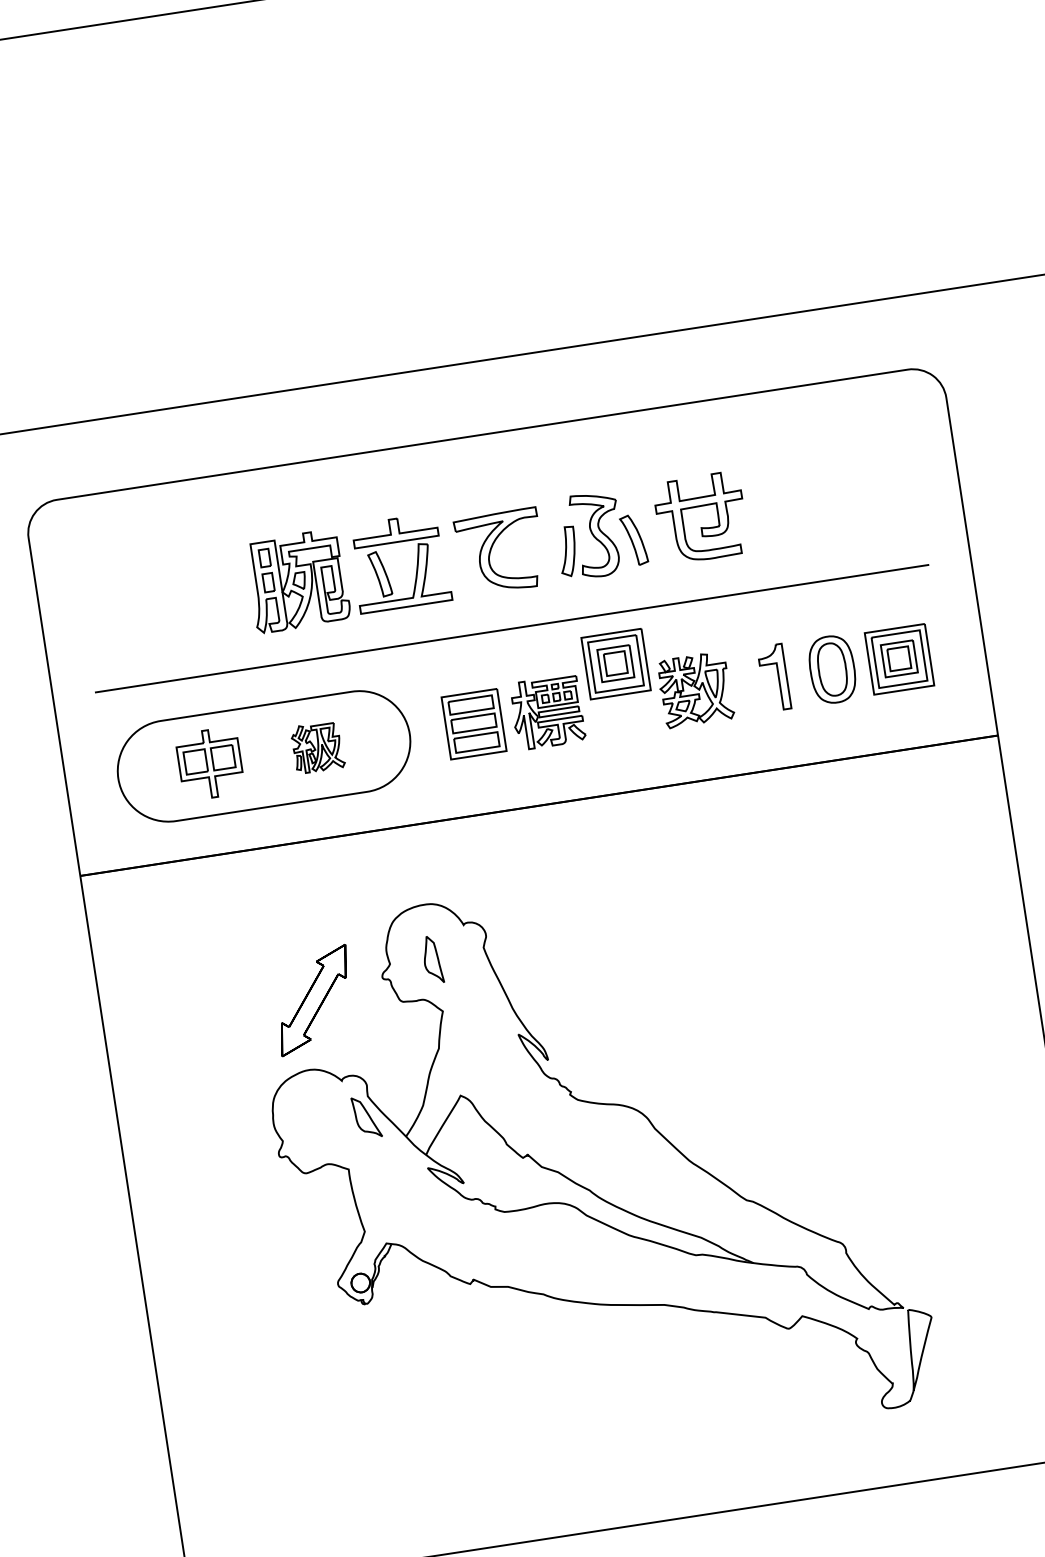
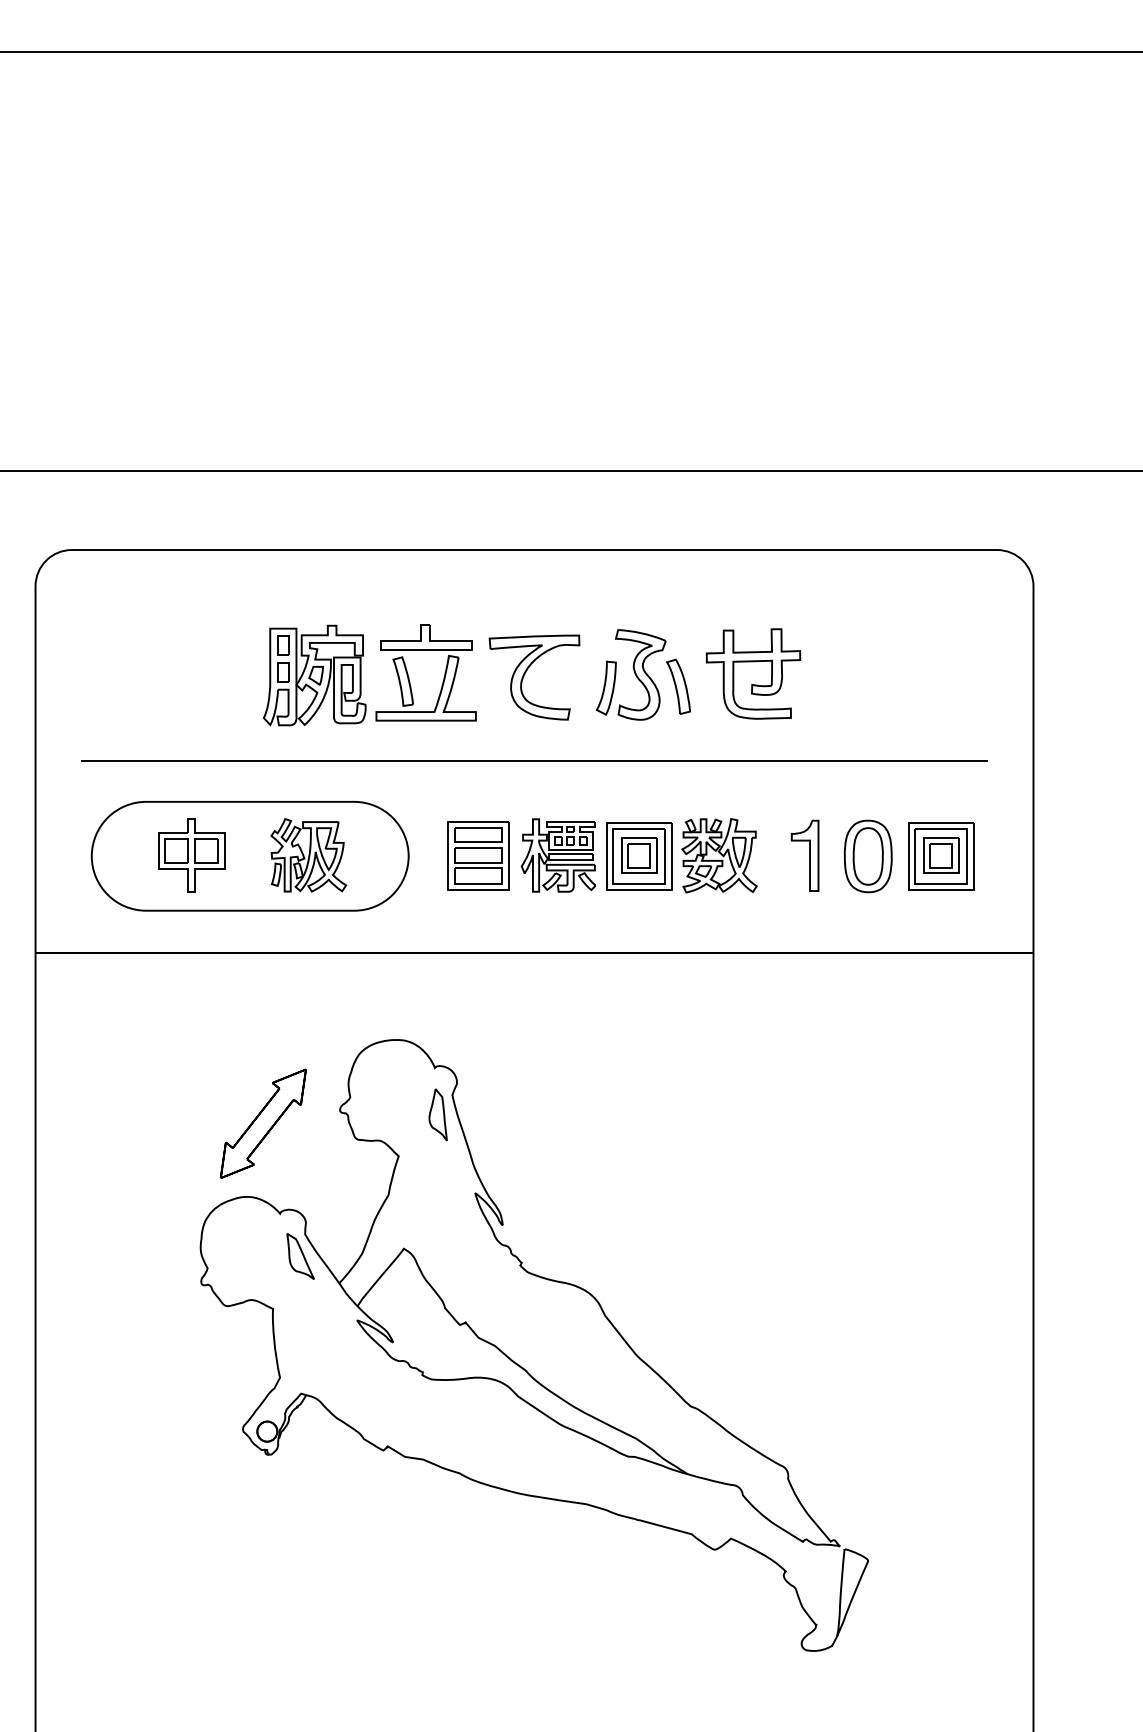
part: (616, 664) -> (639, 856), moved
part: (317, 747) -> (308, 855), size x1.43
part: (431, 959) -> (437, 1114), moved

